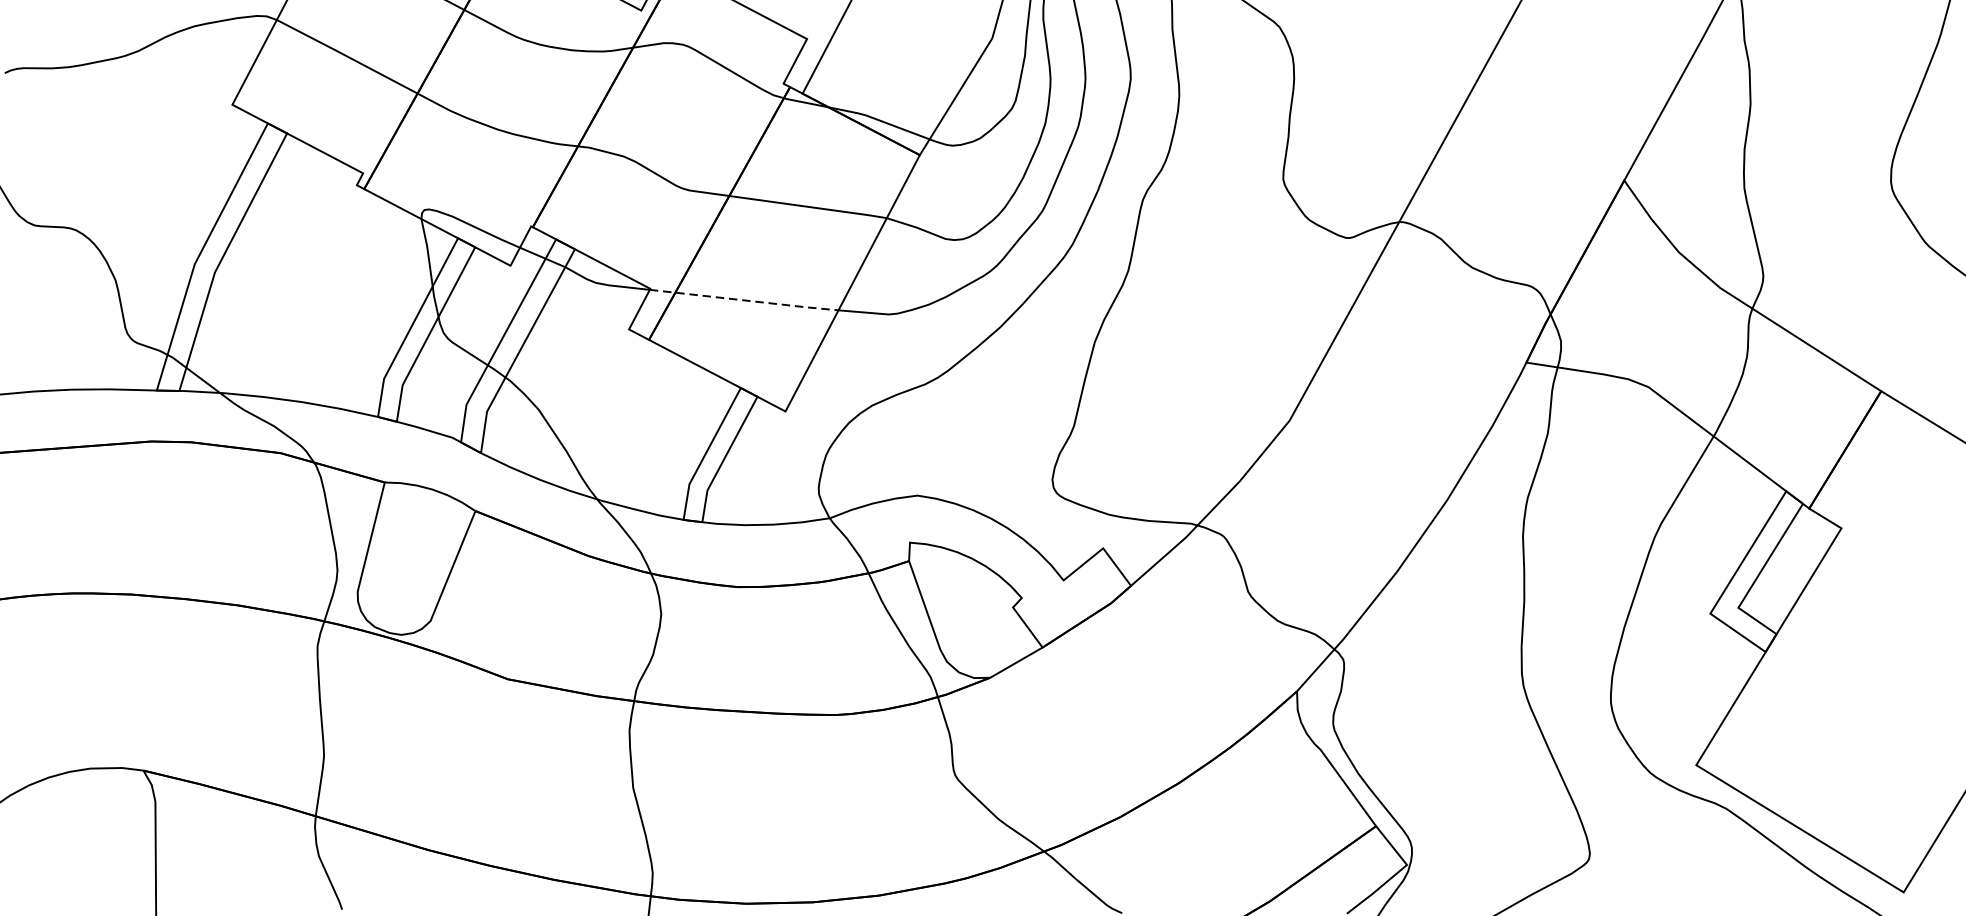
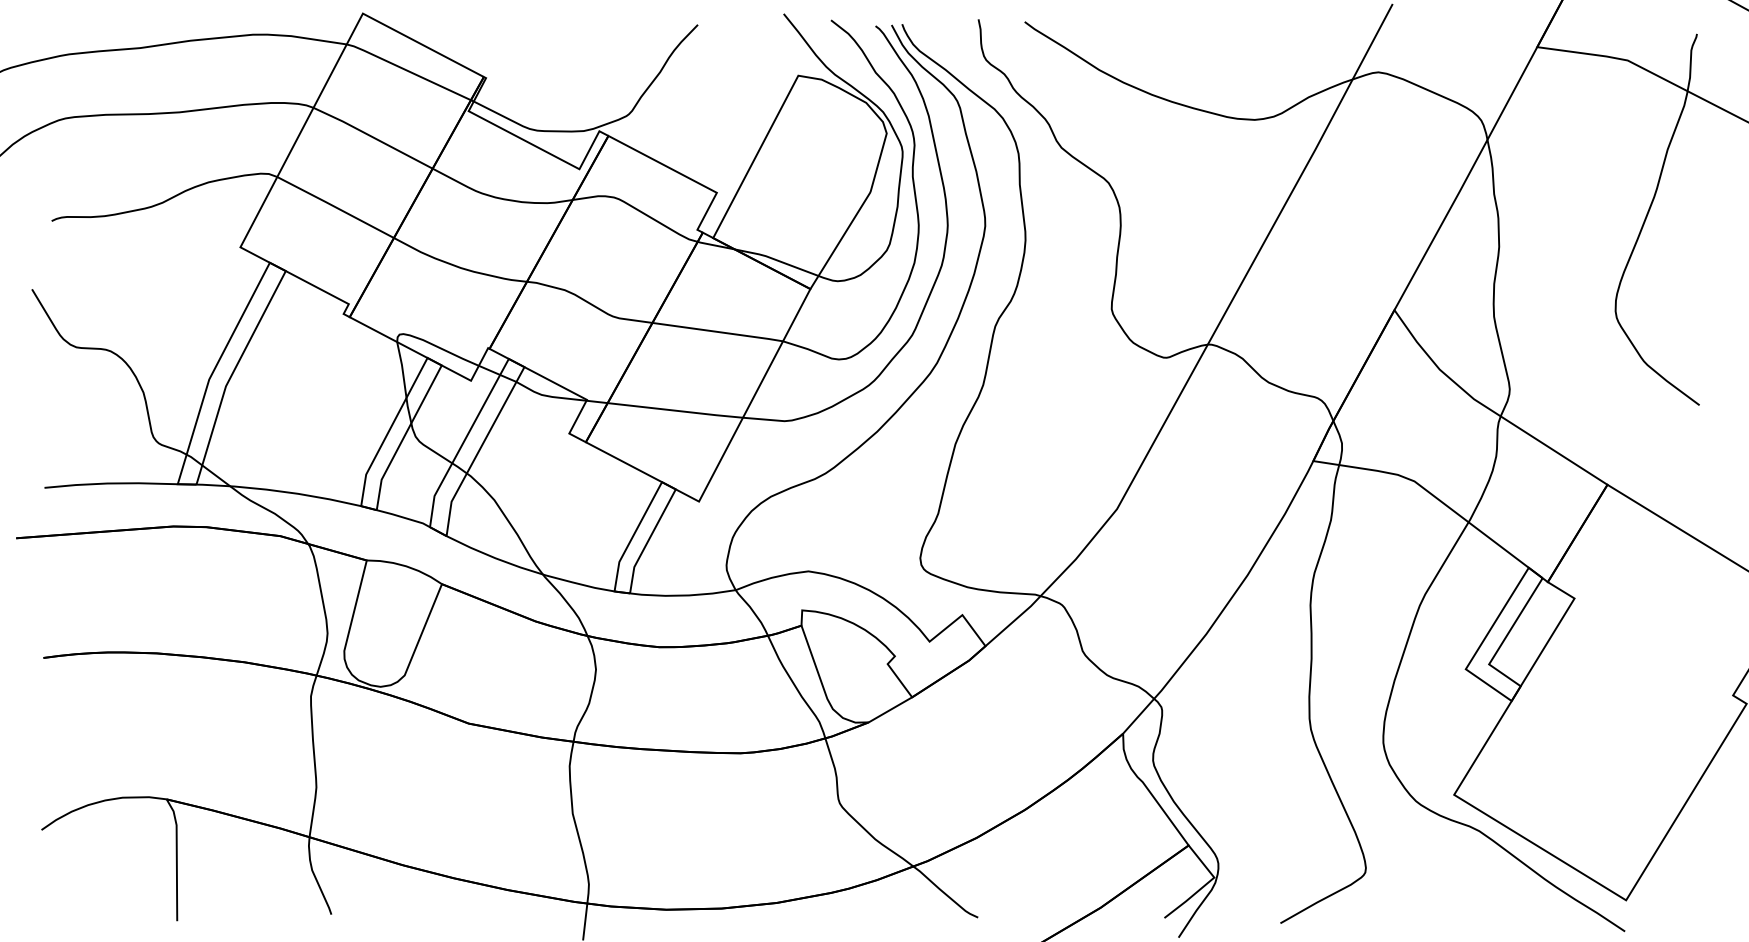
line: (745, 300) -> (665, 409), dashed -> solid

